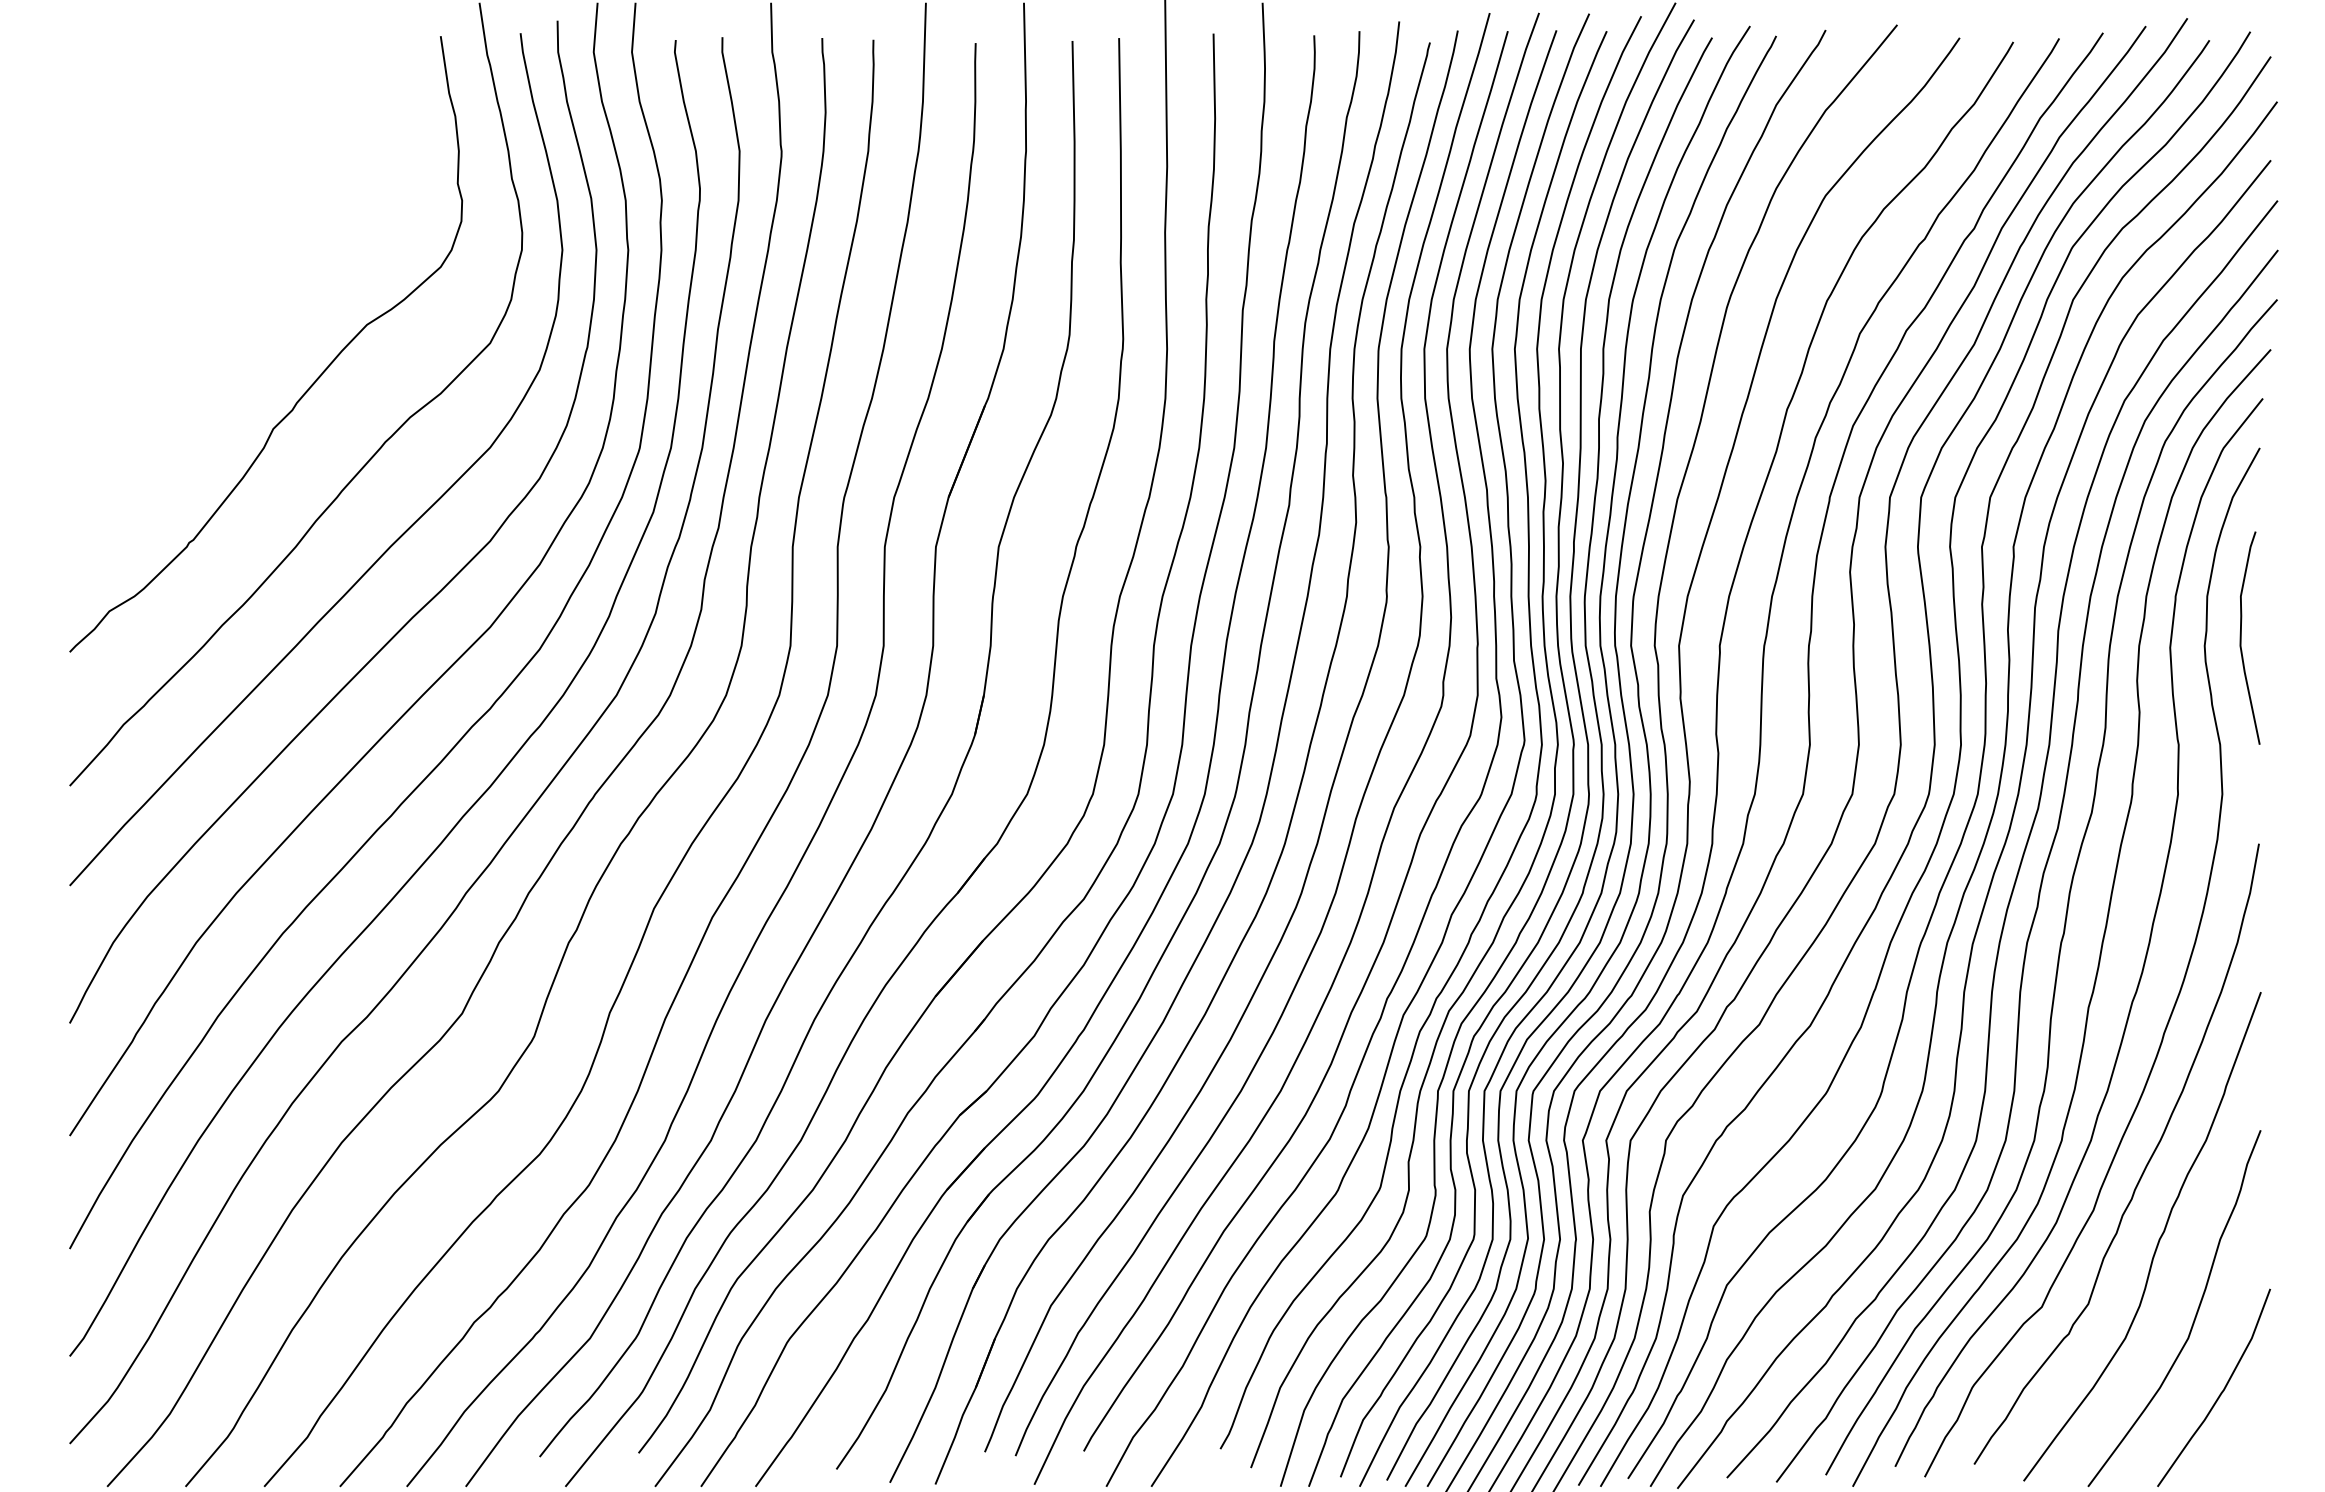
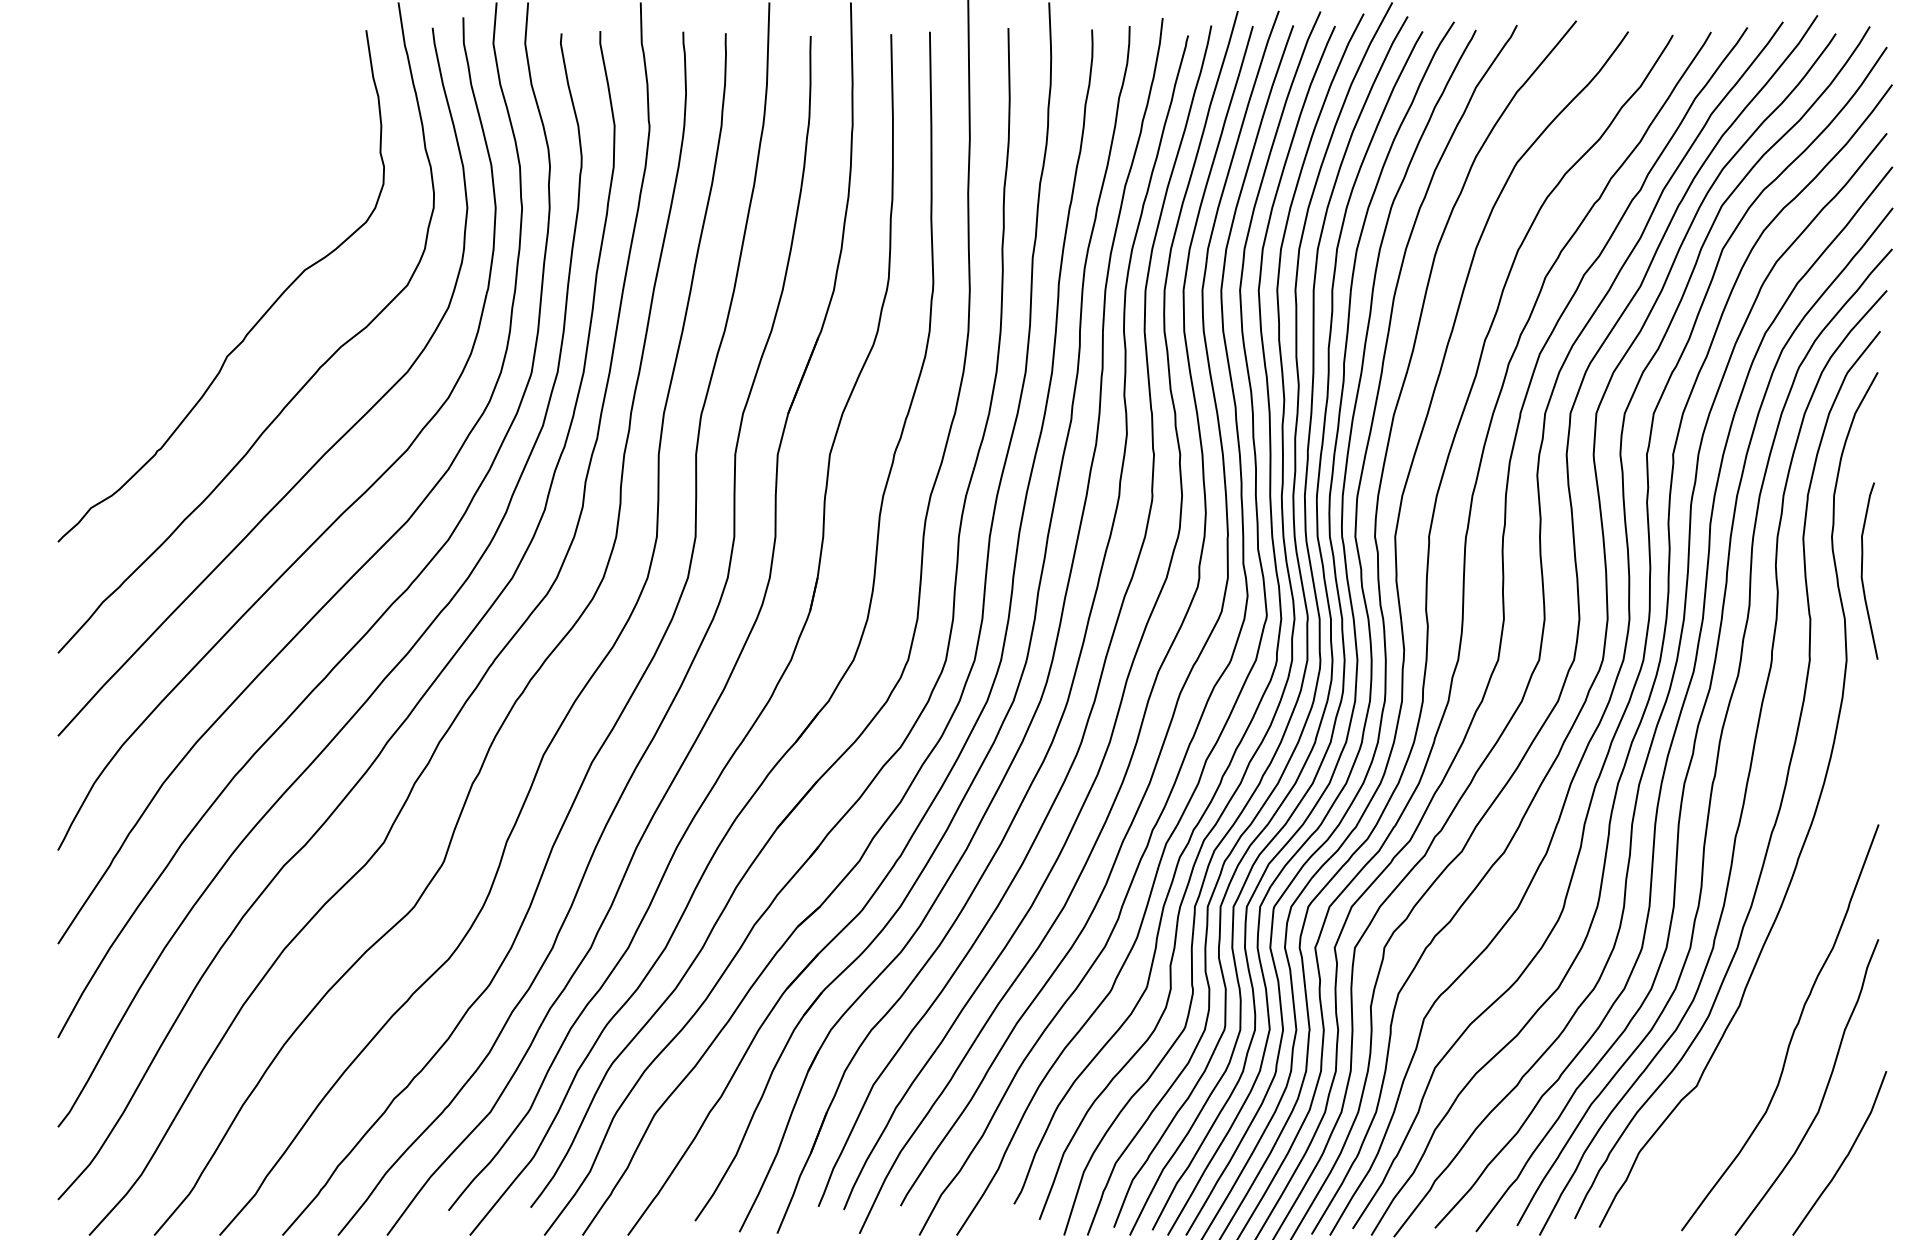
curve: (2241, 637) -> (1862, 570), moved
curve: (2144, 1167) -> (1781, 970), removed

